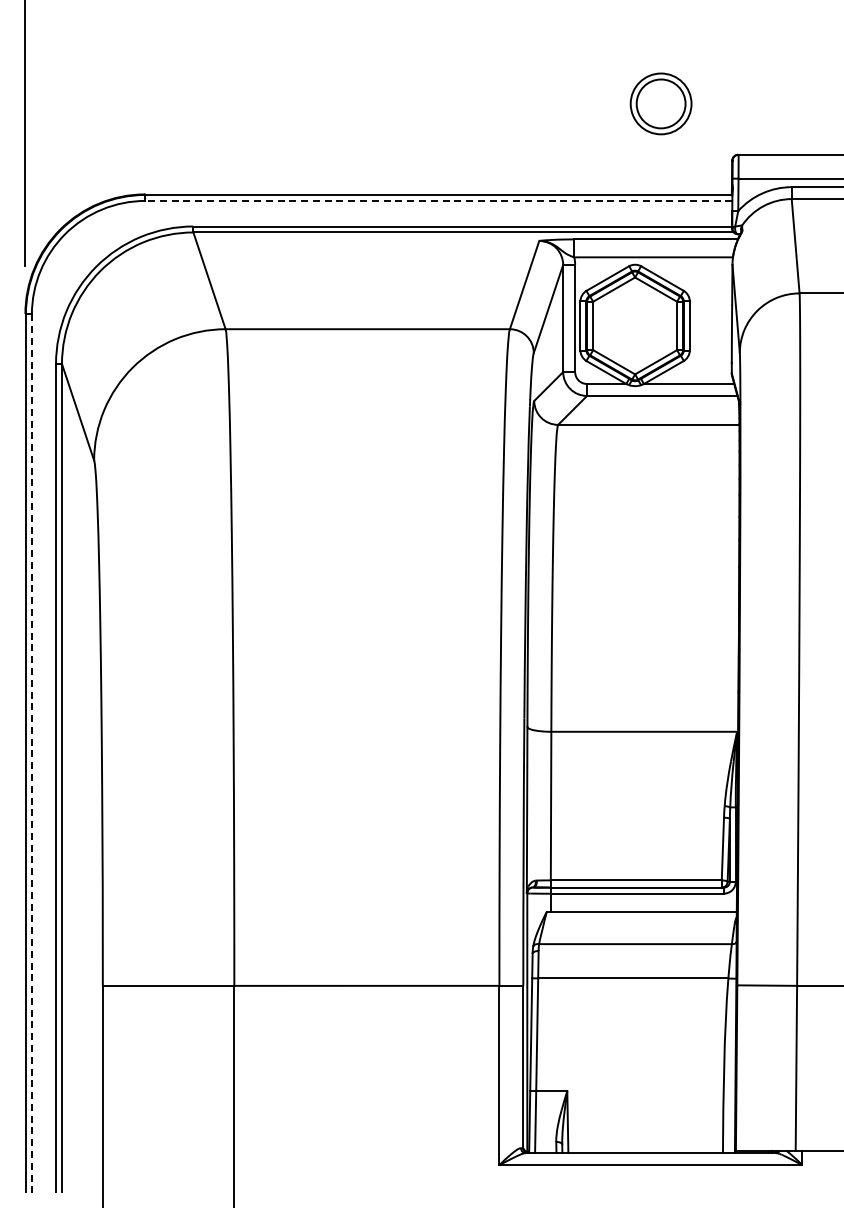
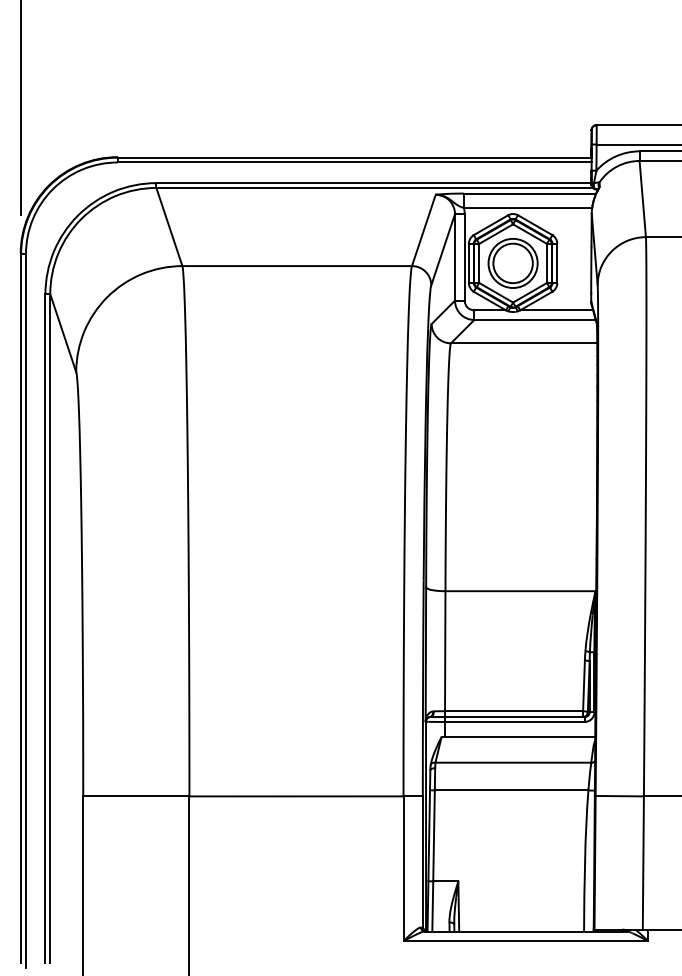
part: (660, 103) -> (512, 263), moved
line: (438, 200) -> (354, 162), dashed -> solid
line: (31, 756) -> (25, 611), dashed -> solid

